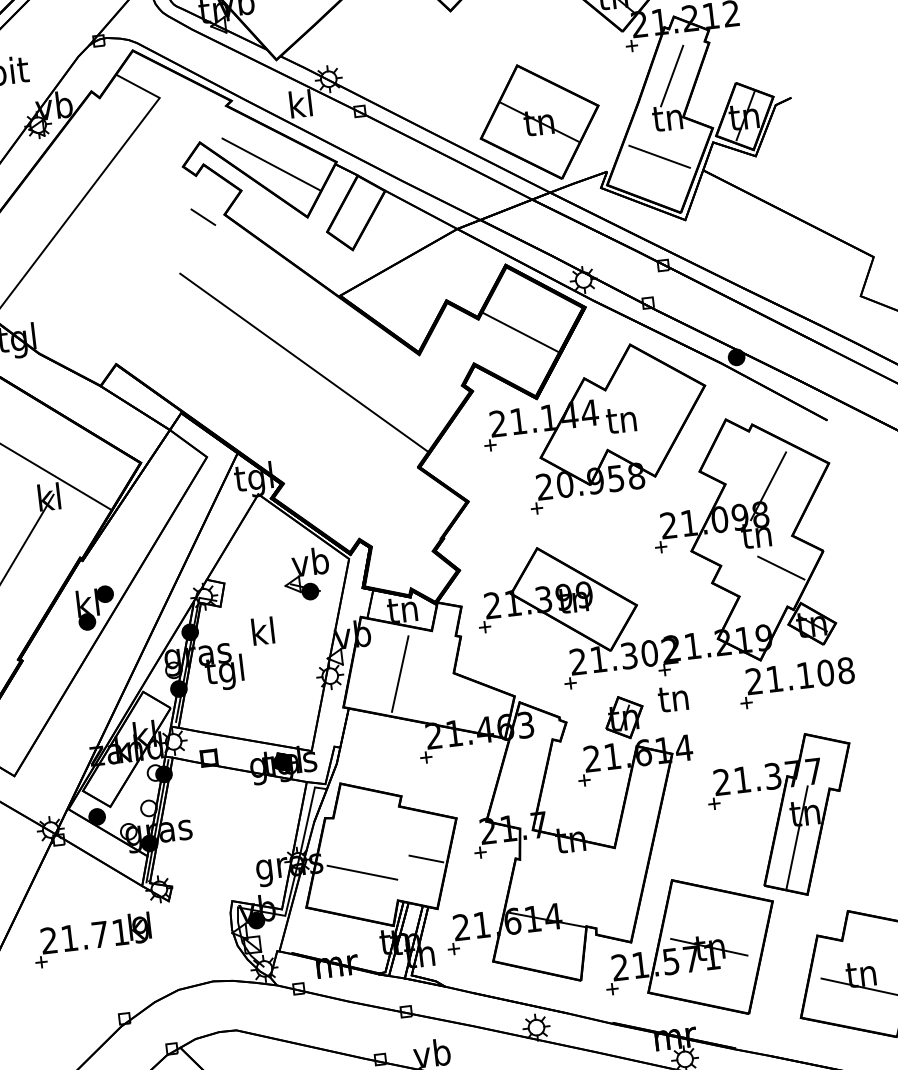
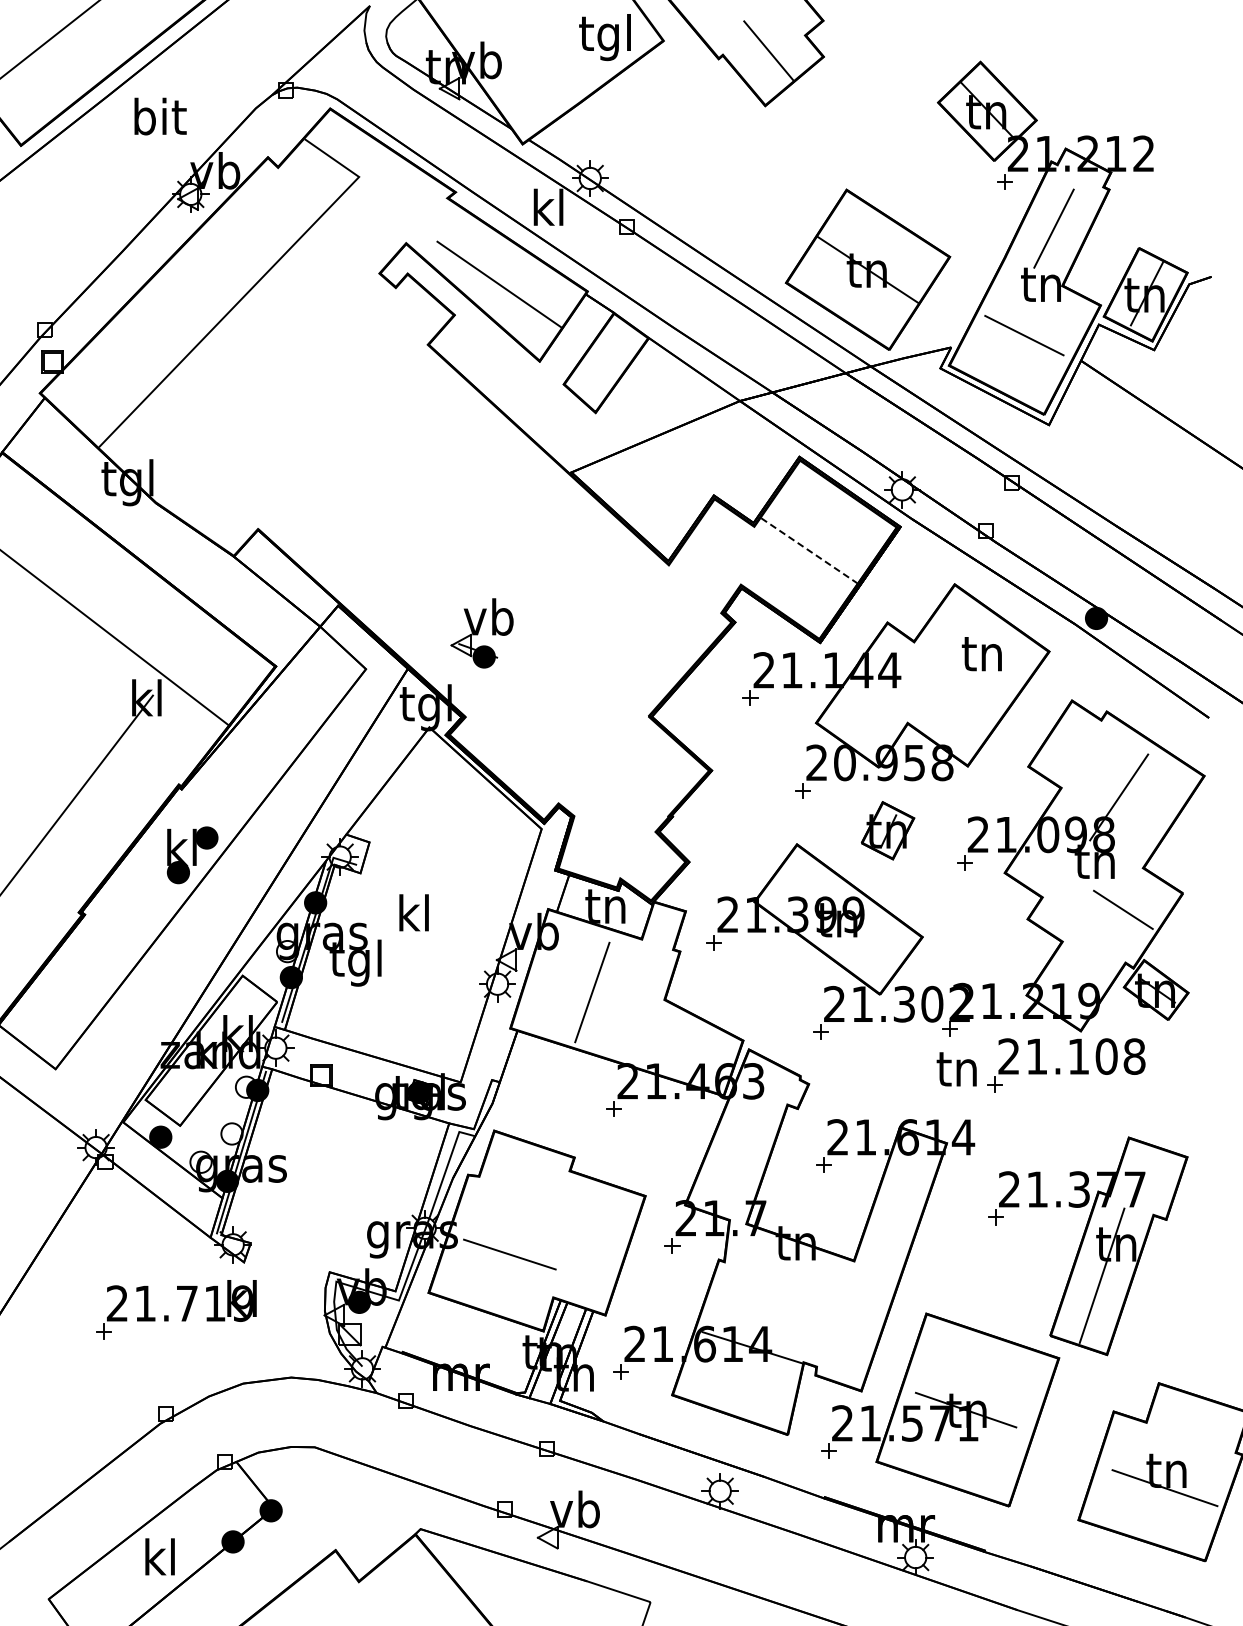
line: (202, 217) -> (398, 344), removed
line: (521, 333) -> (809, 551), solid -> dashed
line: (303, 362) -> (511, 556), removed
text: (621, 420) -> (981, 654), moved
part: (306, 574) -> (481, 633), moved
part: (800, 686) -> (1070, 1070), moved
part: (624, 717) -> (887, 830), moved
line: (426, 859) -> (598, 1246), removed
part: (98, 940) -> (184, 1311), moved

